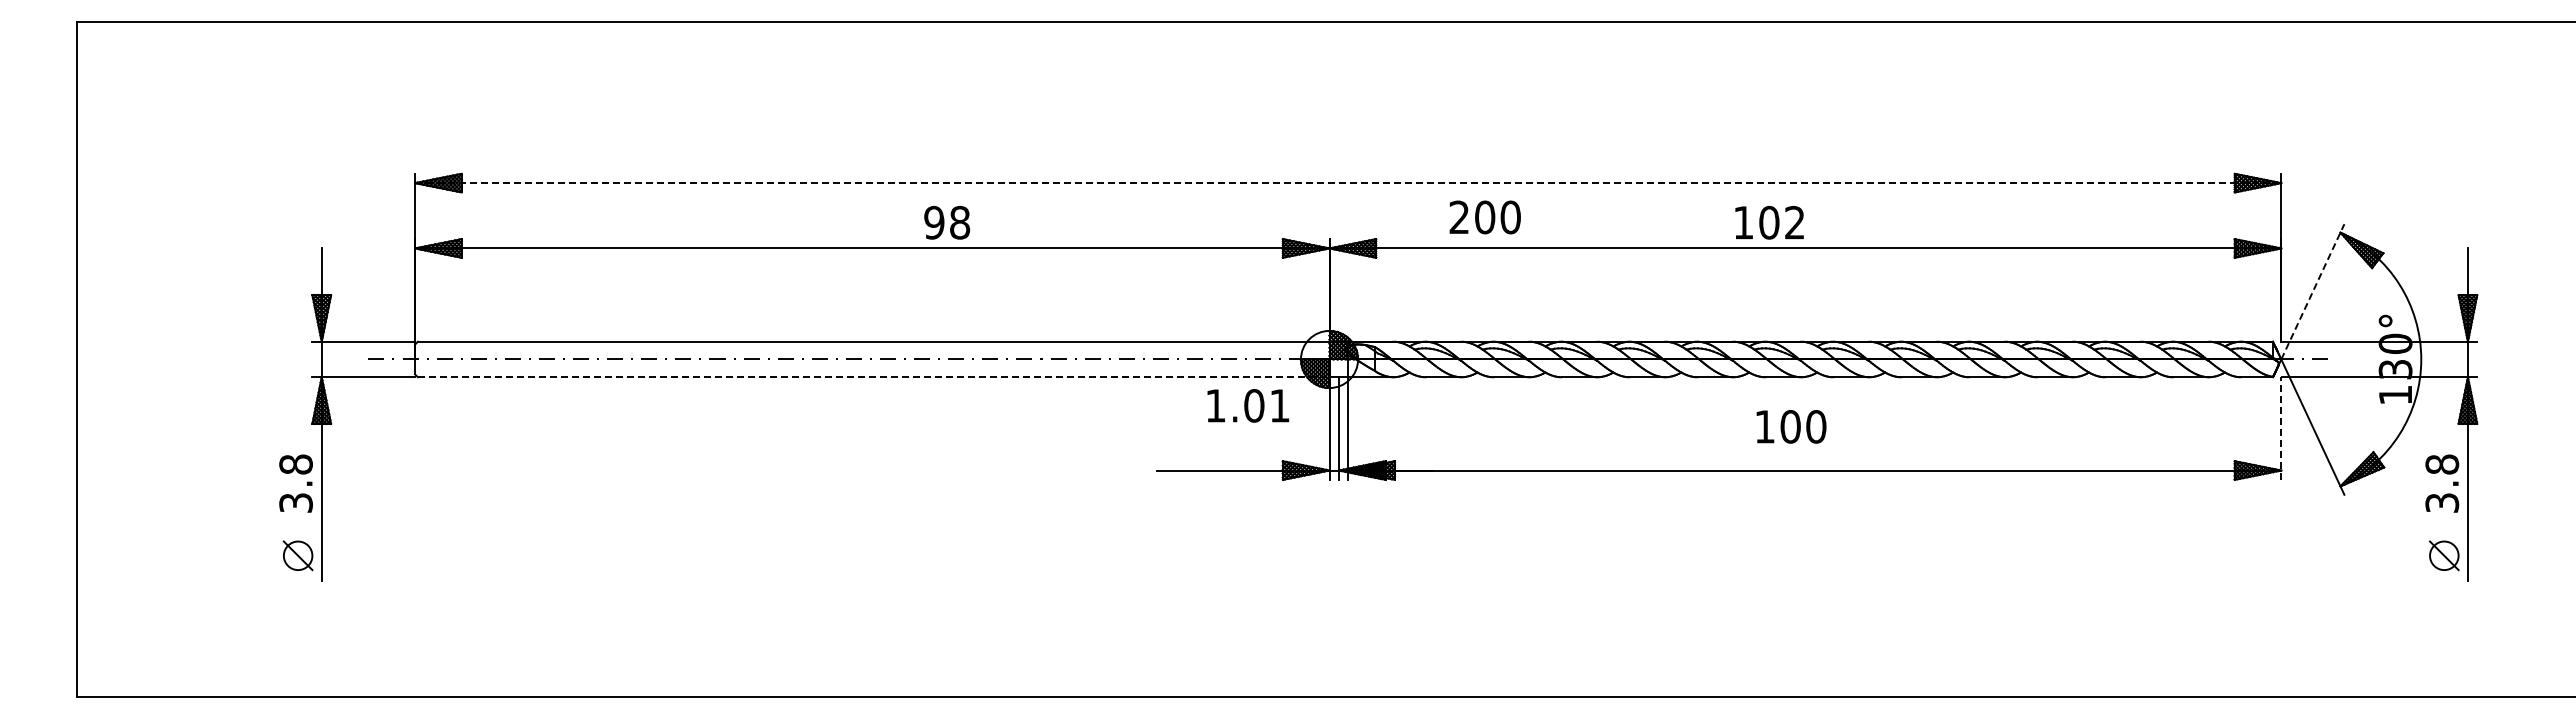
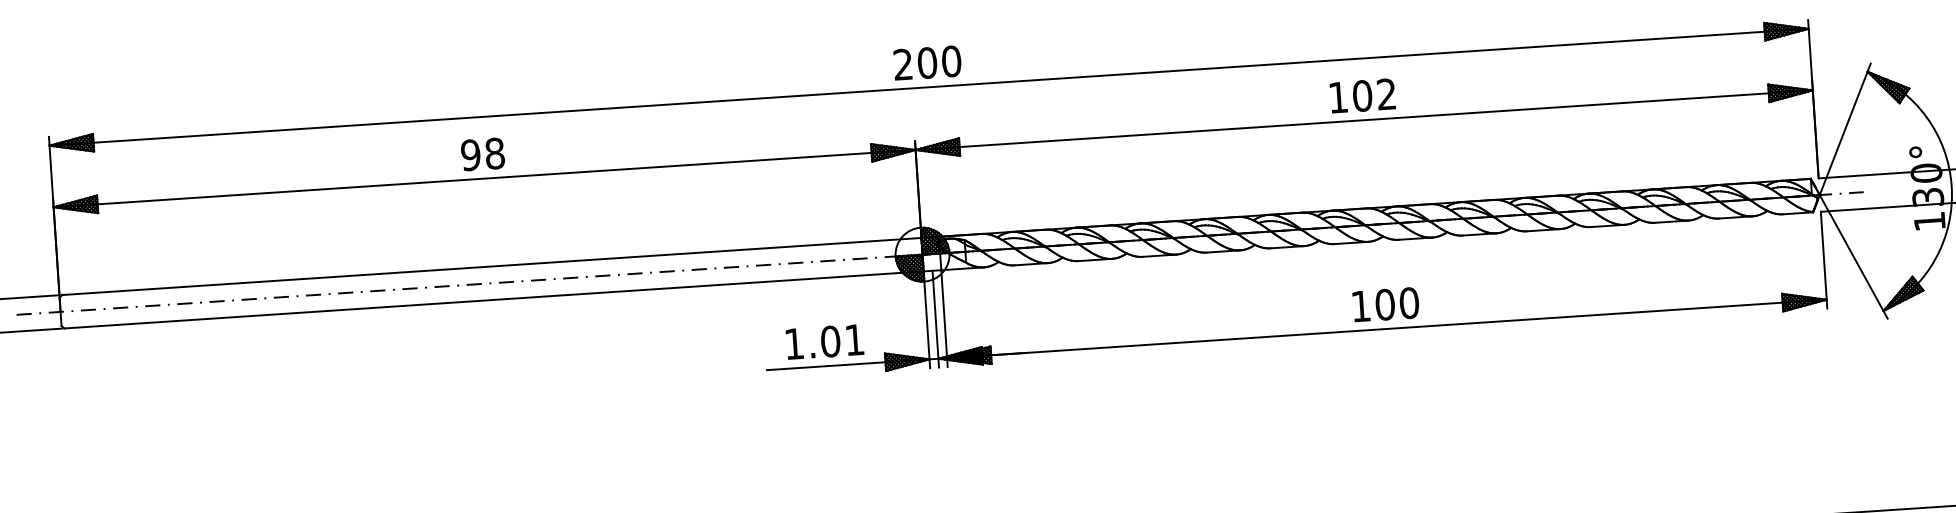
line: (1348, 183) -> (929, 87), dashed -> solid
text: (1484, 217) -> (926, 63), moved
text: (947, 222) -> (483, 154), moved
text: (1769, 222) -> (1362, 95), moved
line: (2312, 291) -> (1844, 129), dashed -> solid
line: (873, 377) -> (493, 300), dashed -> solid
text: (1248, 405) -> (825, 341), moved
text: (1791, 426) -> (1385, 304), moved
line: (2281, 428) -> (1824, 260), dashed -> solid

